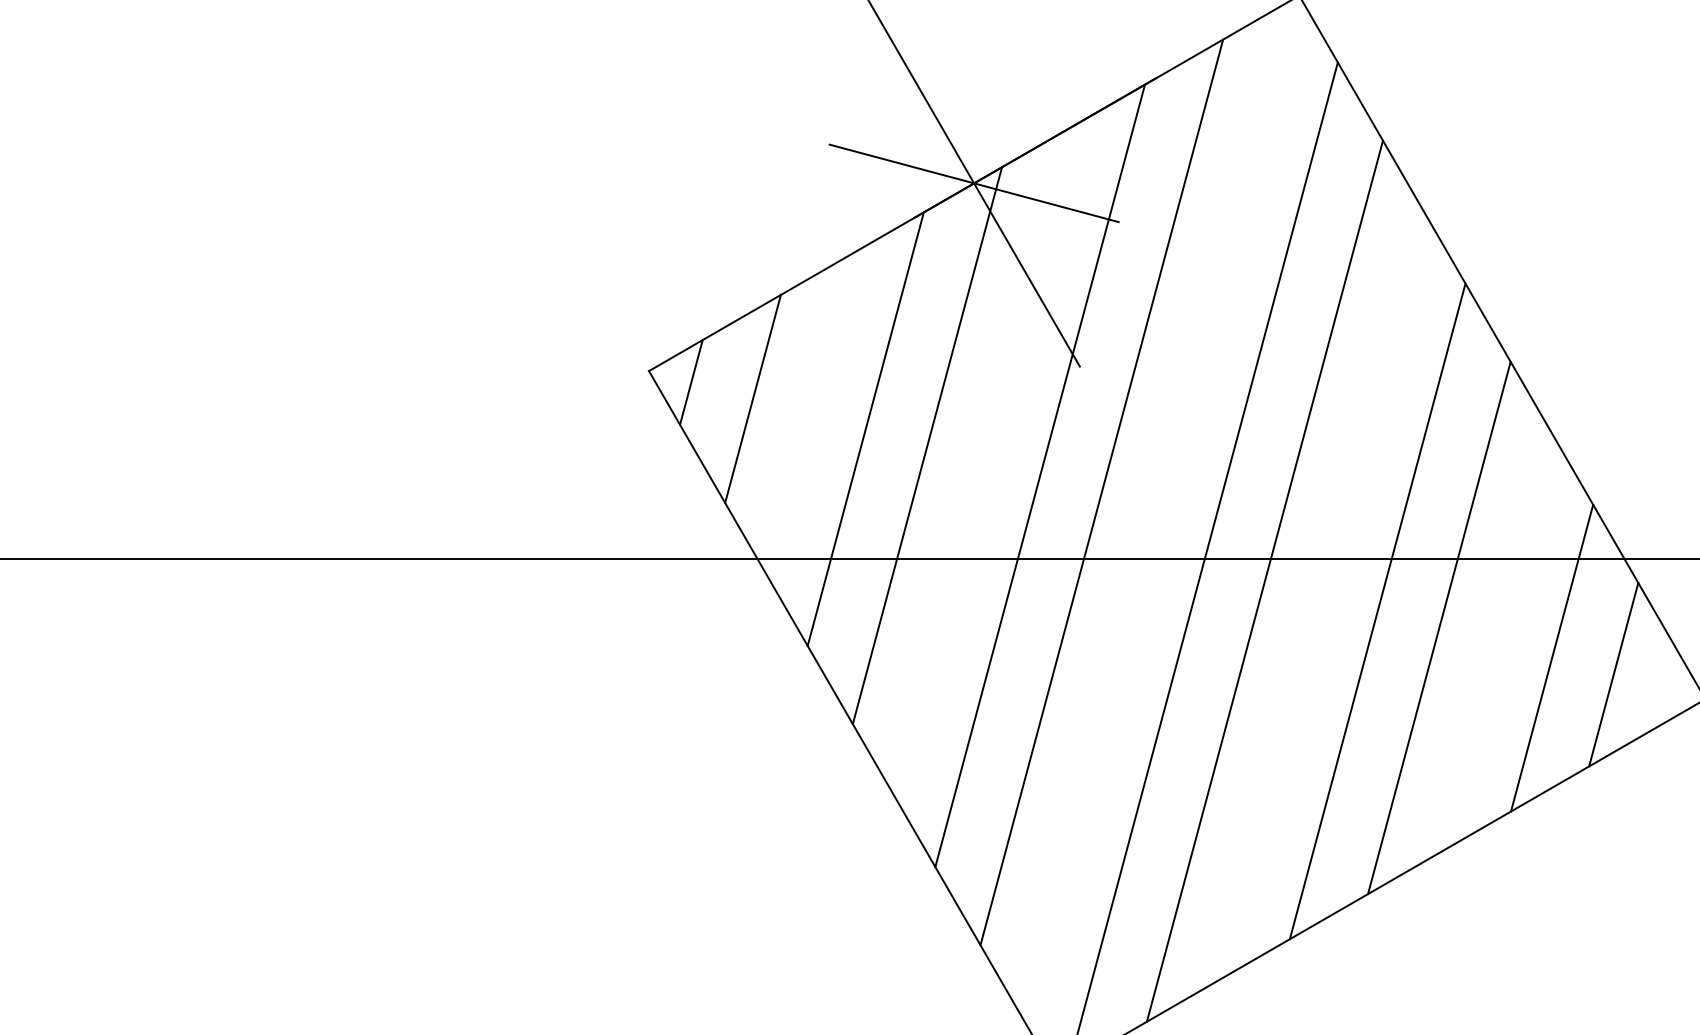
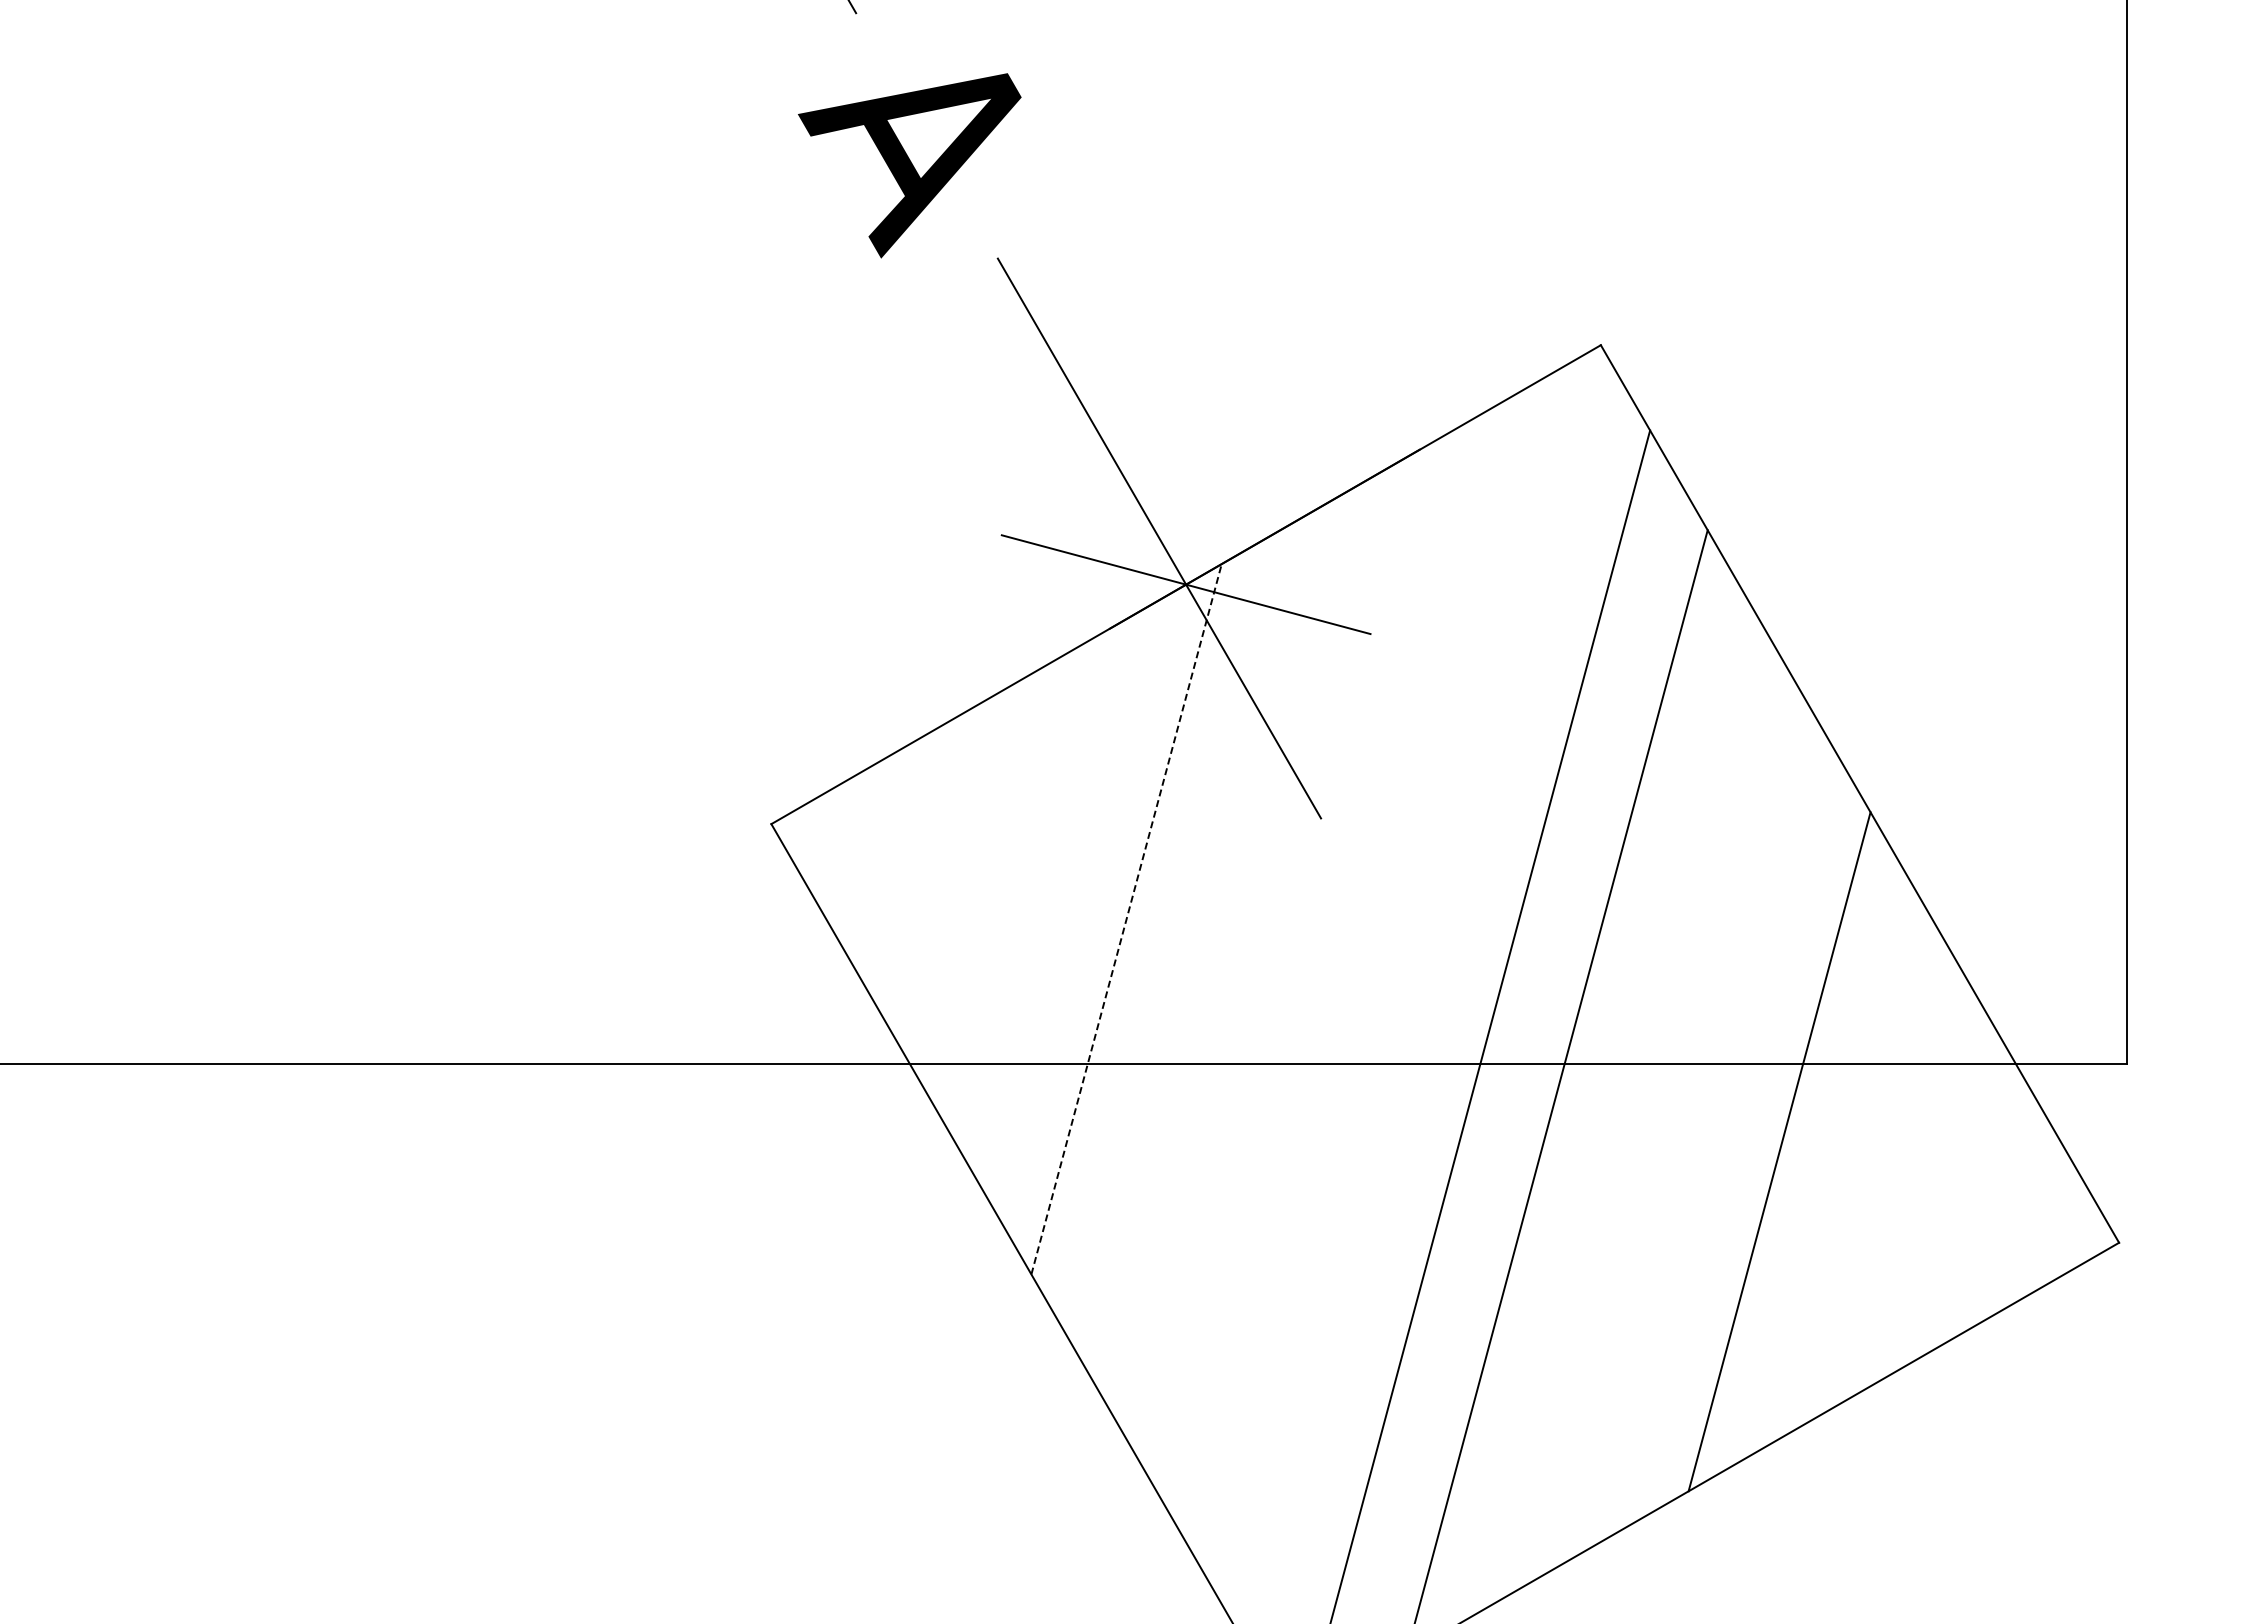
line: (690, 382) -> (824, 838), removed
line: (752, 398) -> (903, 859), removed
line: (865, 428) -> (1047, 897), removed
line: (927, 445) -> (1126, 919), solid -> dashed
line: (1040, 475) -> (1270, 957), removed
line: (1101, 492) -> (1348, 978), removed
line: (1377, 611) -> (1700, 1130), removed
line: (1551, 658) -> (1922, 1190), removed
line: (1613, 674) -> (2001, 1211), removed

